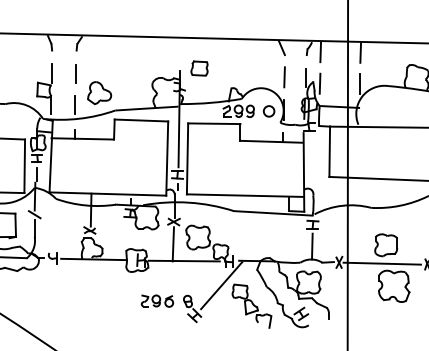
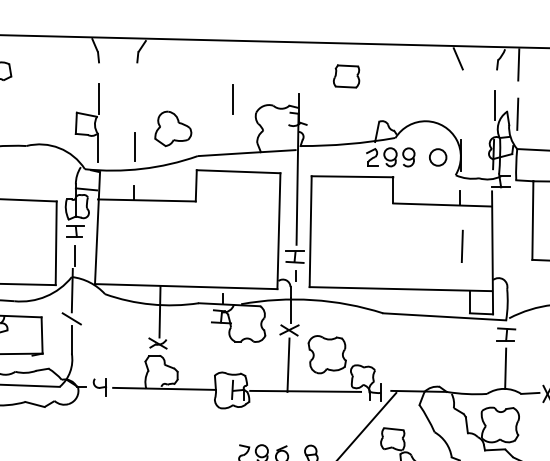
part: (199, 68) -> (346, 76), moved
line: (75, 73) -> (232, 98), moved
line: (284, 77) -> (462, 246), moved

